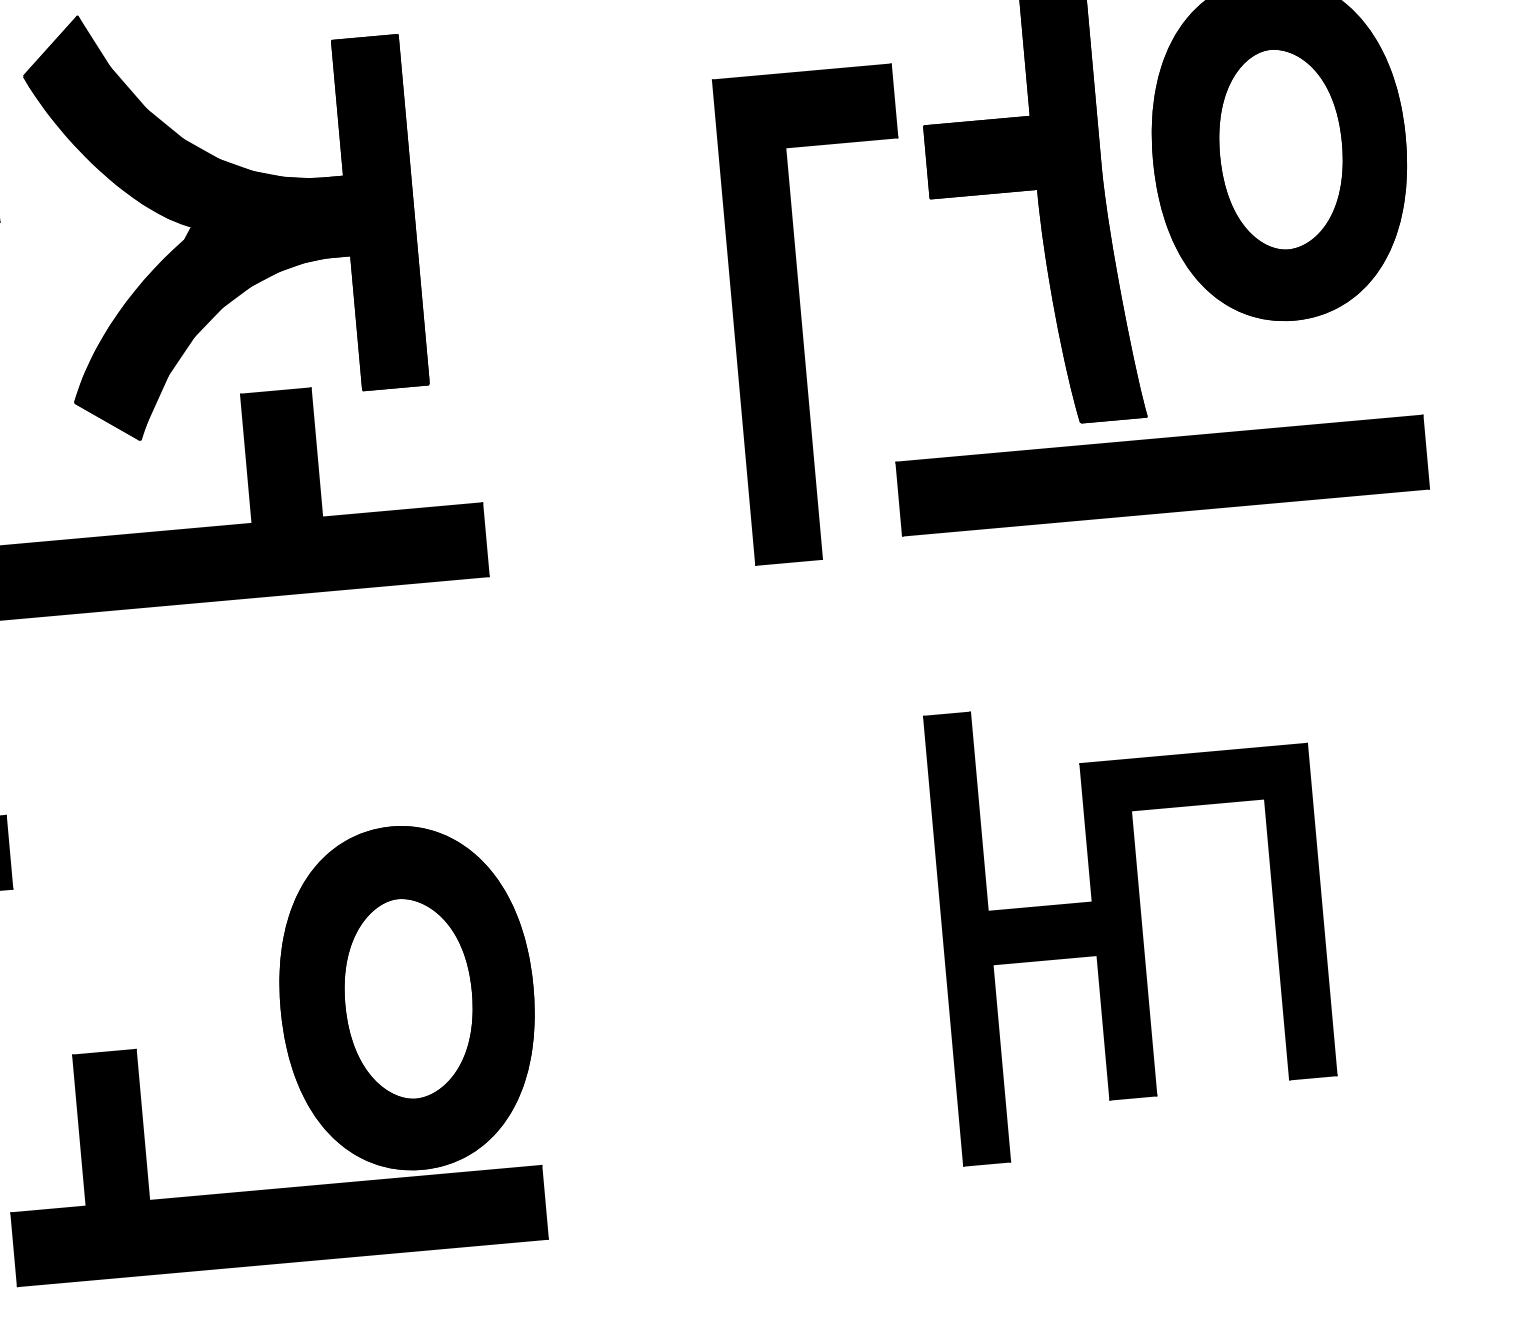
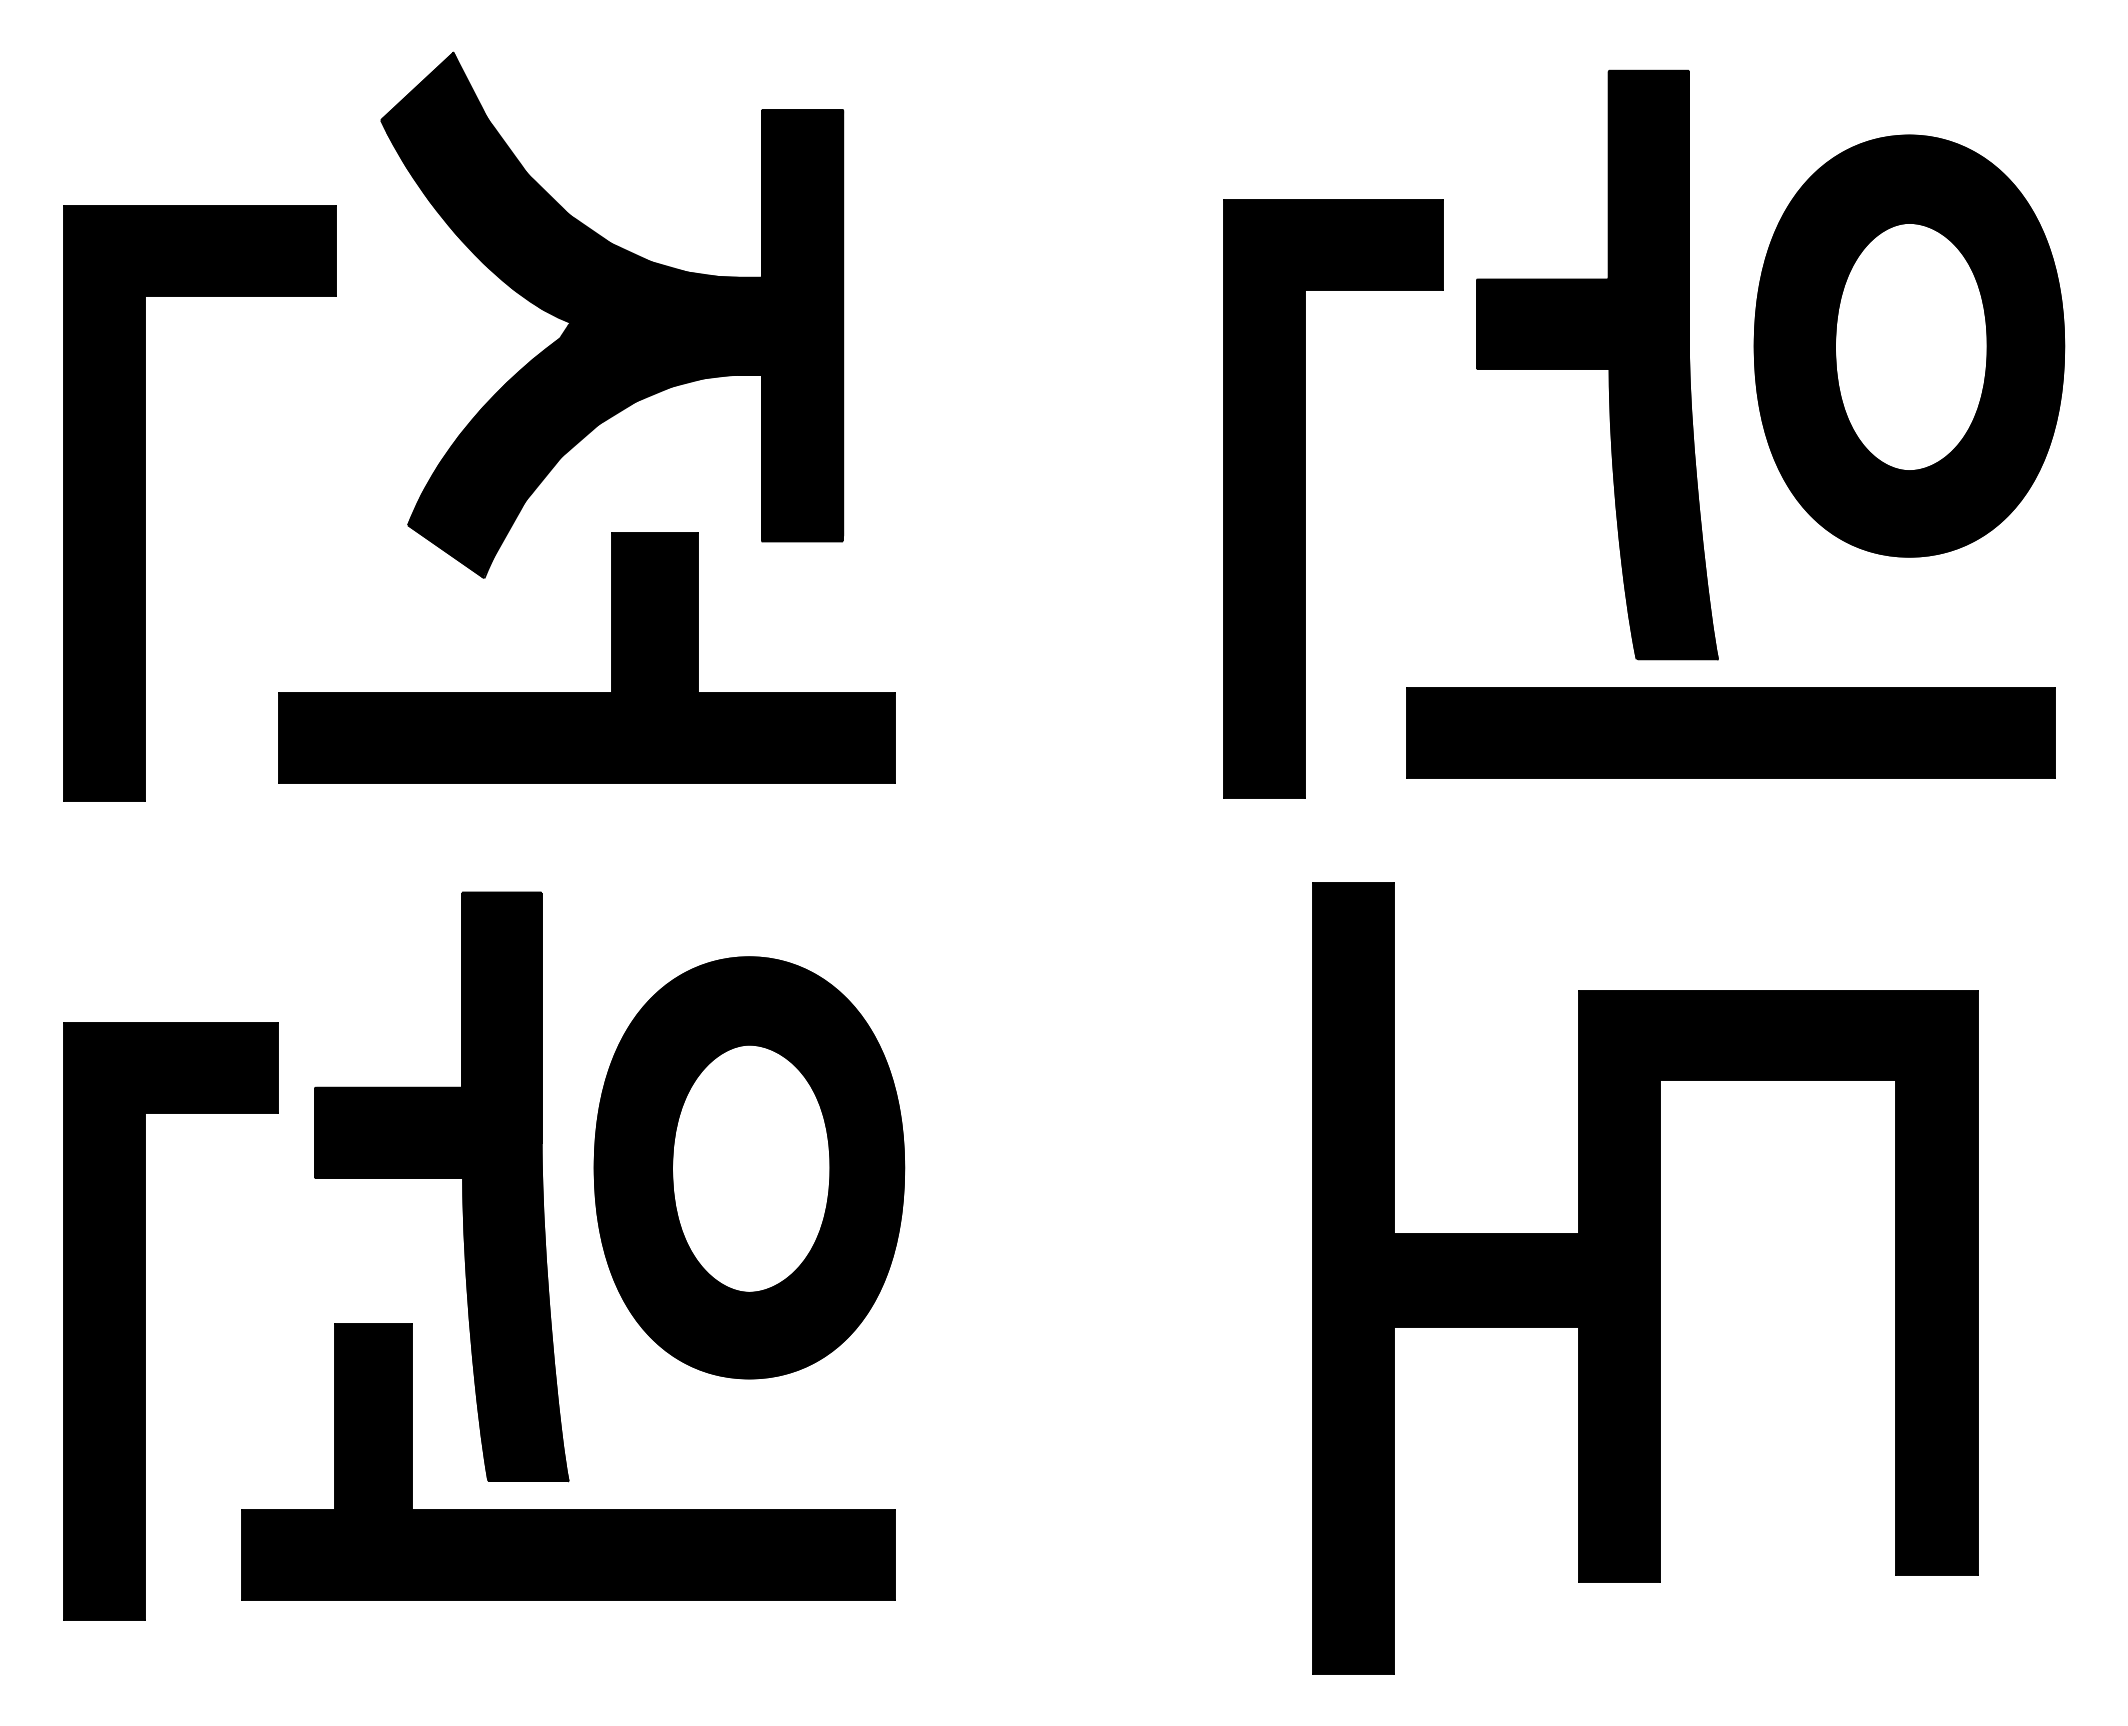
part: (1132, 924) -> (1645, 1278), size x1.43
part: (149, 930) -> (441, 1178), added
part: (407, 997) -> (749, 1167), moved

